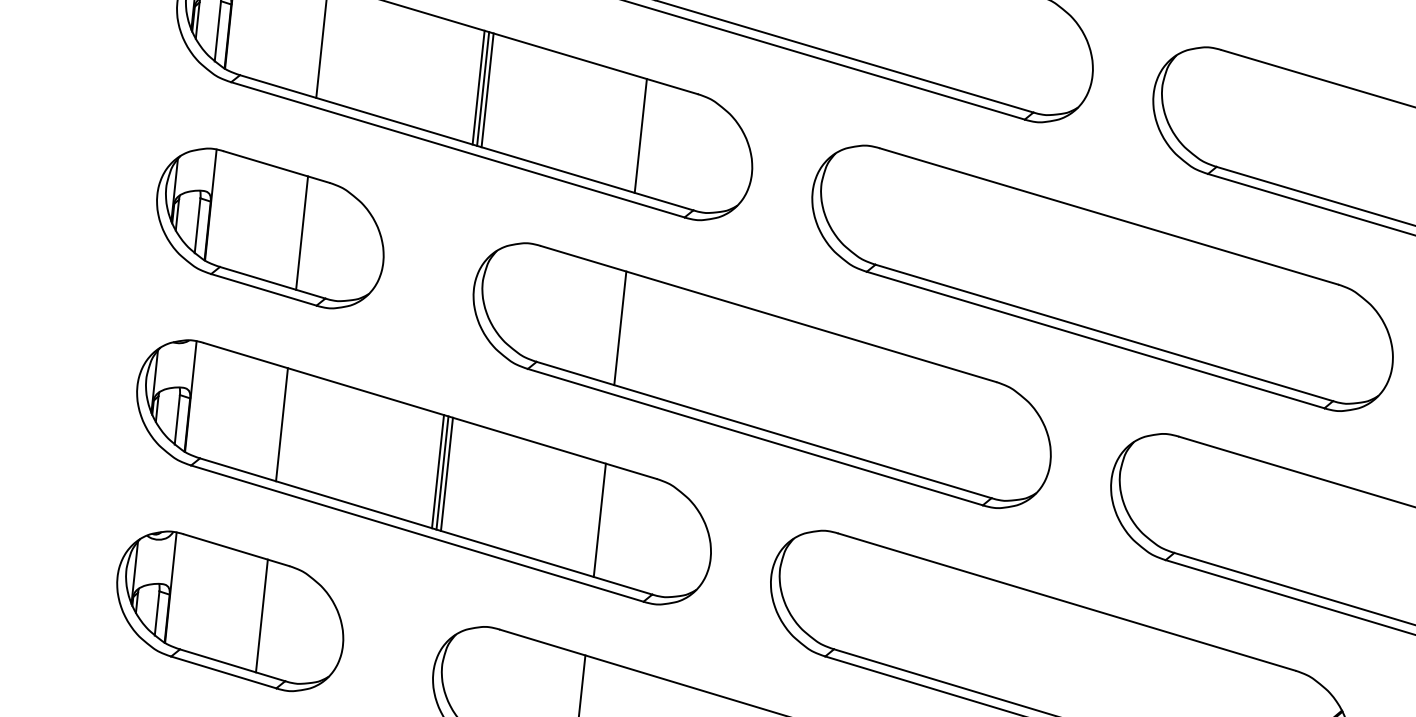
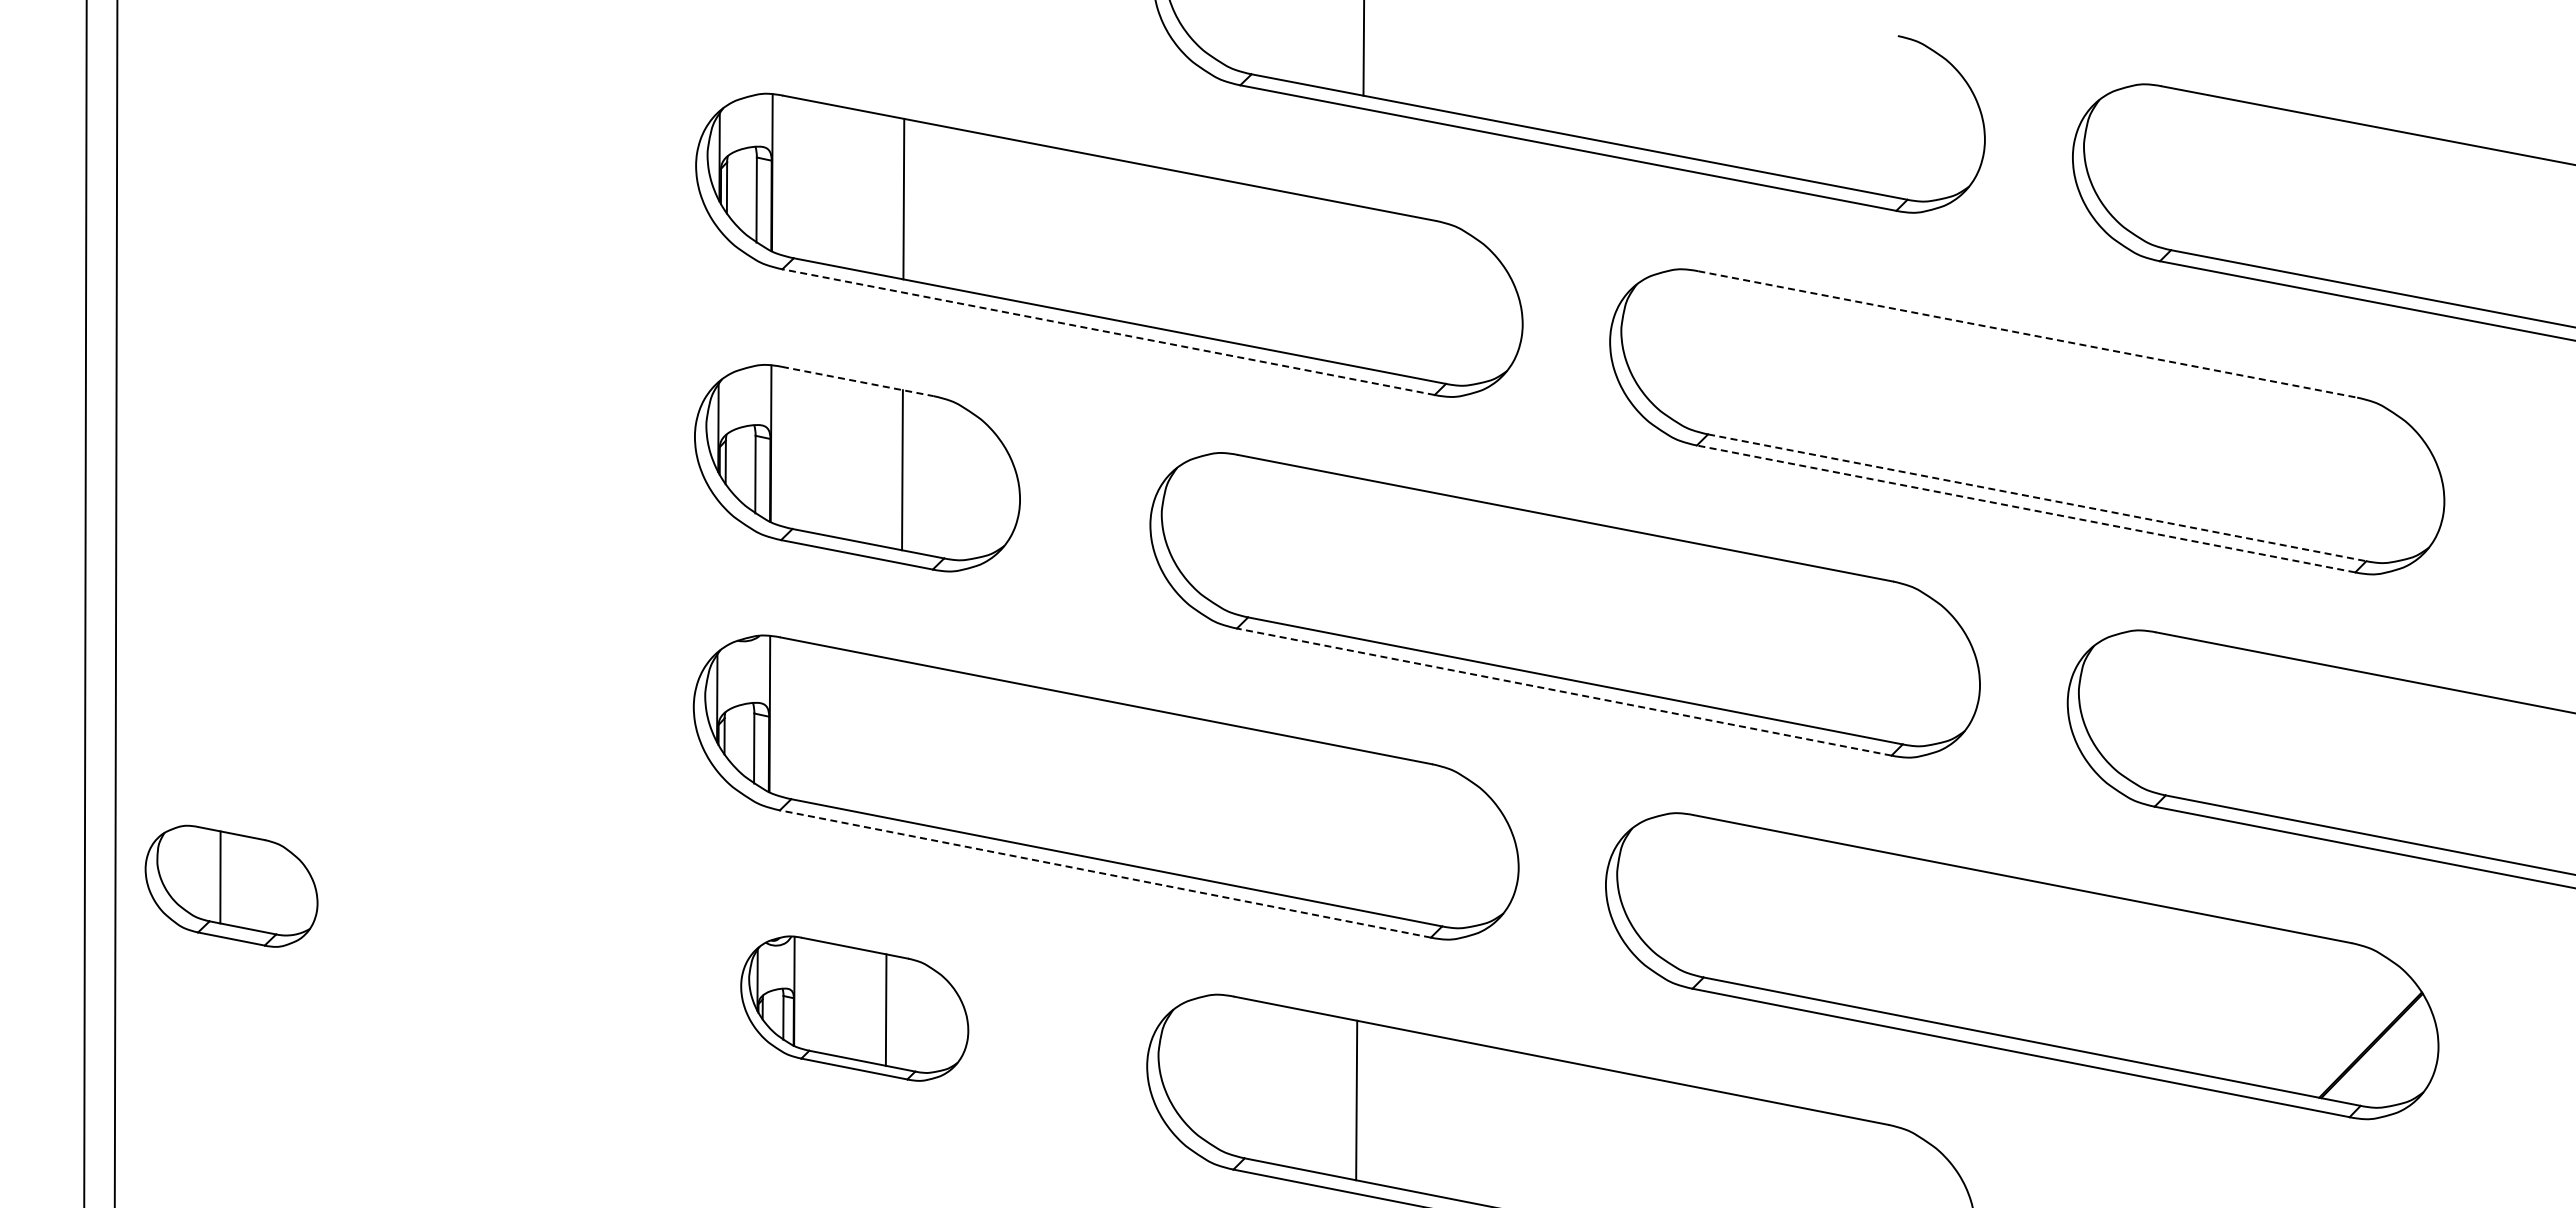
line: (478, 87) -> (1128, 242), removed
line: (482, 88) -> (1134, 243), removed
line: (487, 90) -> (1141, 244), removed
line: (640, 135) -> (1361, 286), removed
line: (457, 150) -> (1108, 332), solid -> dashed
line: (277, 167) -> (858, 381), solid -> dashed
line: (1109, 216) -> (2028, 334), solid -> dashed
line: (619, 327) -> (1359, 558), removed
line: (1104, 332) -> (2037, 497), solid -> dashed
line: (1095, 339) -> (2025, 508), solid -> dashed
line: (281, 424) -> (900, 740), removed
line: (754, 436) -> (1563, 691), solid -> dashed
line: (437, 471) -> (1125, 784), removed
line: (442, 472) -> (1131, 785), removed
line: (446, 473) -> (1138, 786), removed
line: (599, 519) -> (1358, 829), removed
line: (417, 533) -> (1105, 874), solid -> dashed
part: (230, 611) -> (854, 1008), size x0.7

